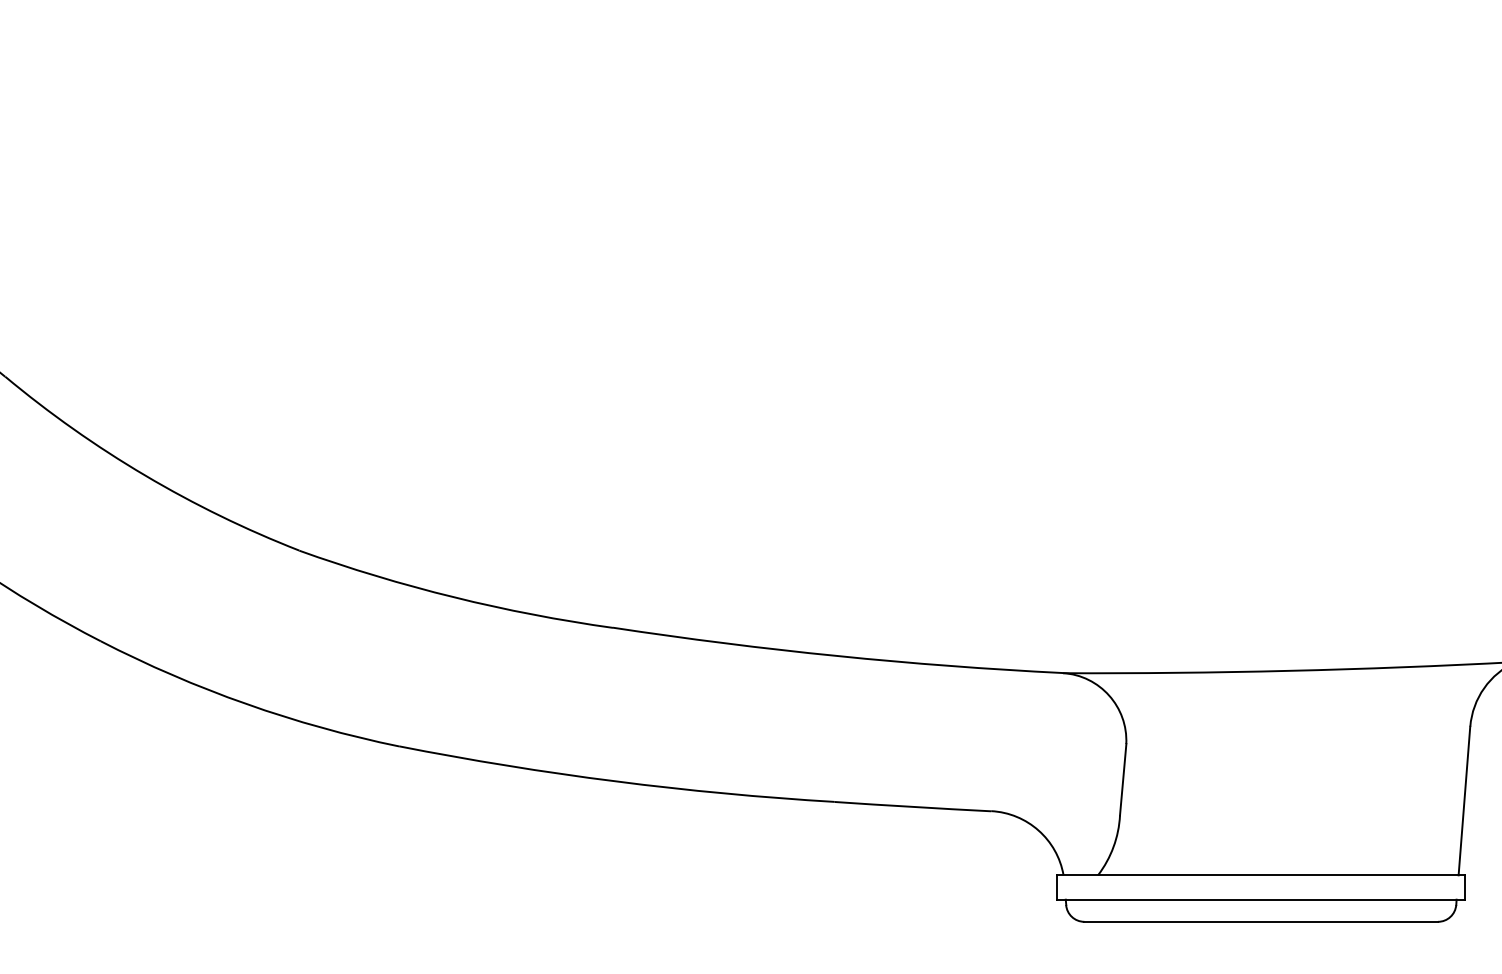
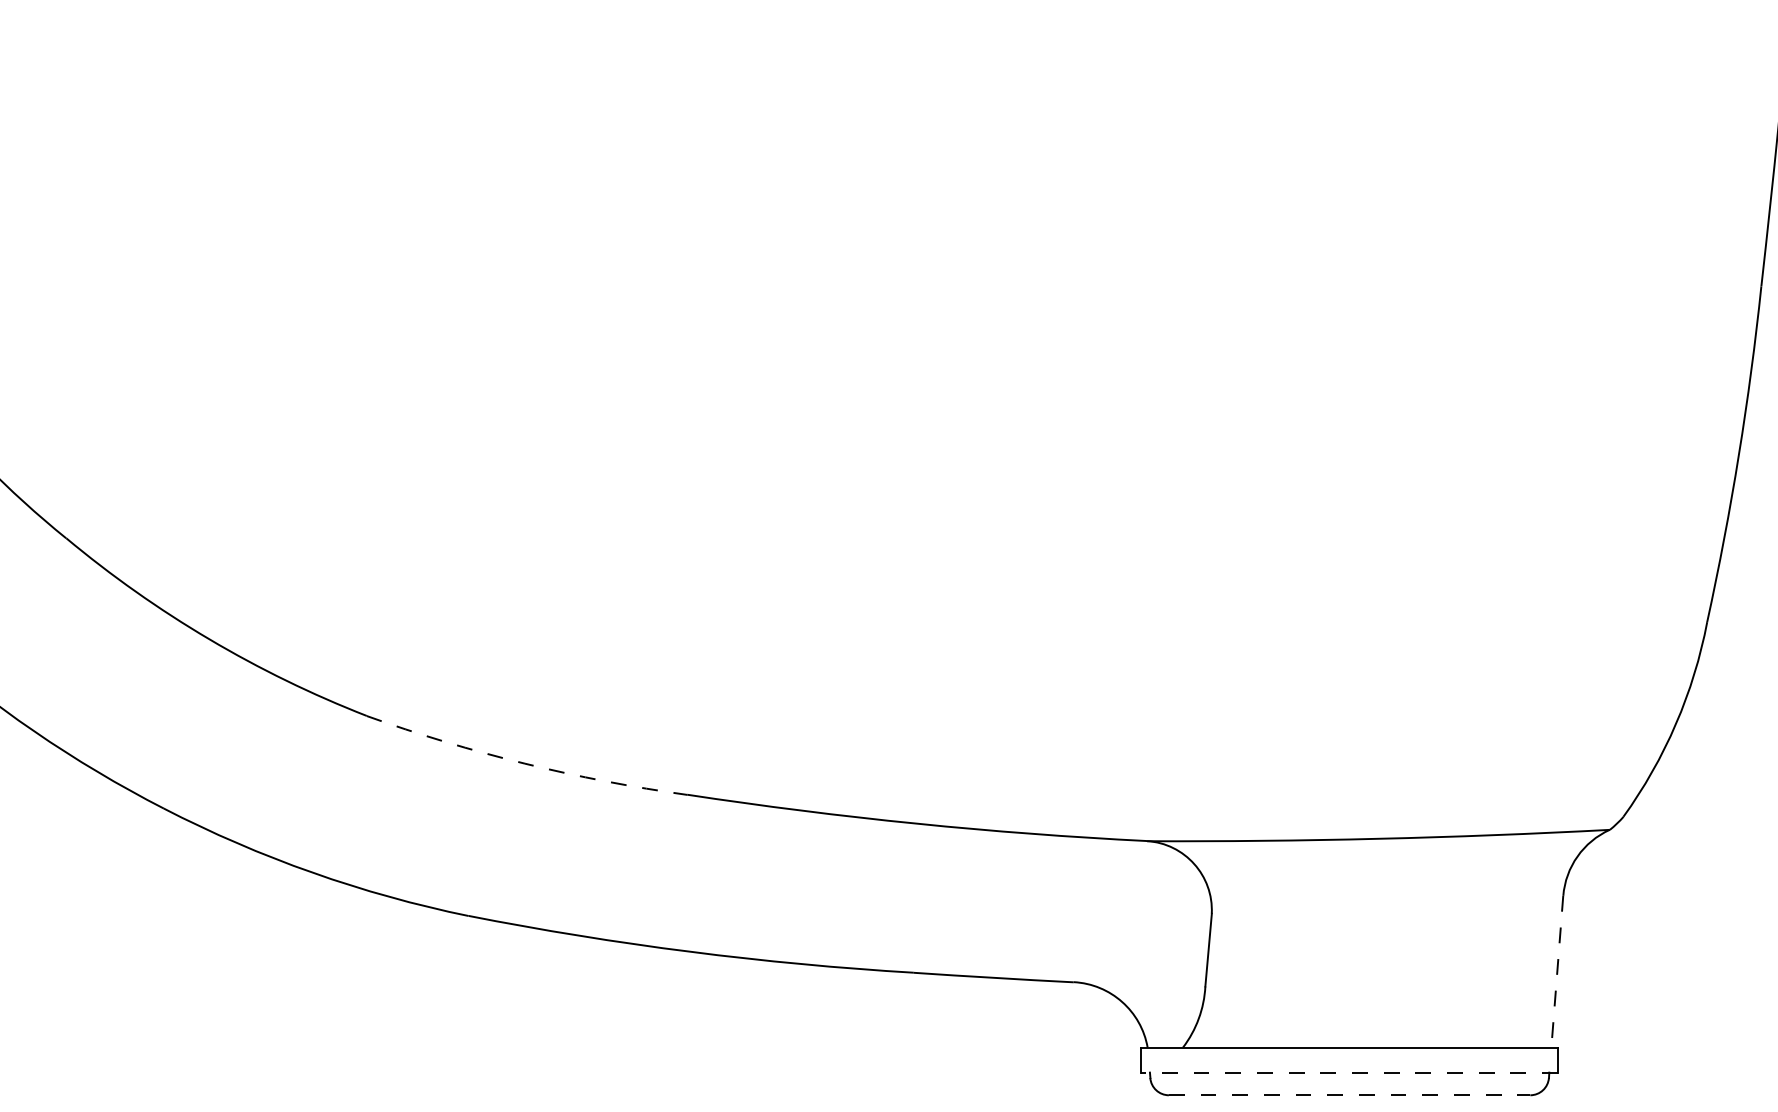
arc: (453, 597) -> (524, 763), solid -> dashed
line: (1464, 801) -> (1557, 972), solid -> dashed
line: (1261, 899) -> (1349, 1072), solid -> dashed
line: (1261, 922) -> (1349, 1095), solid -> dashed

